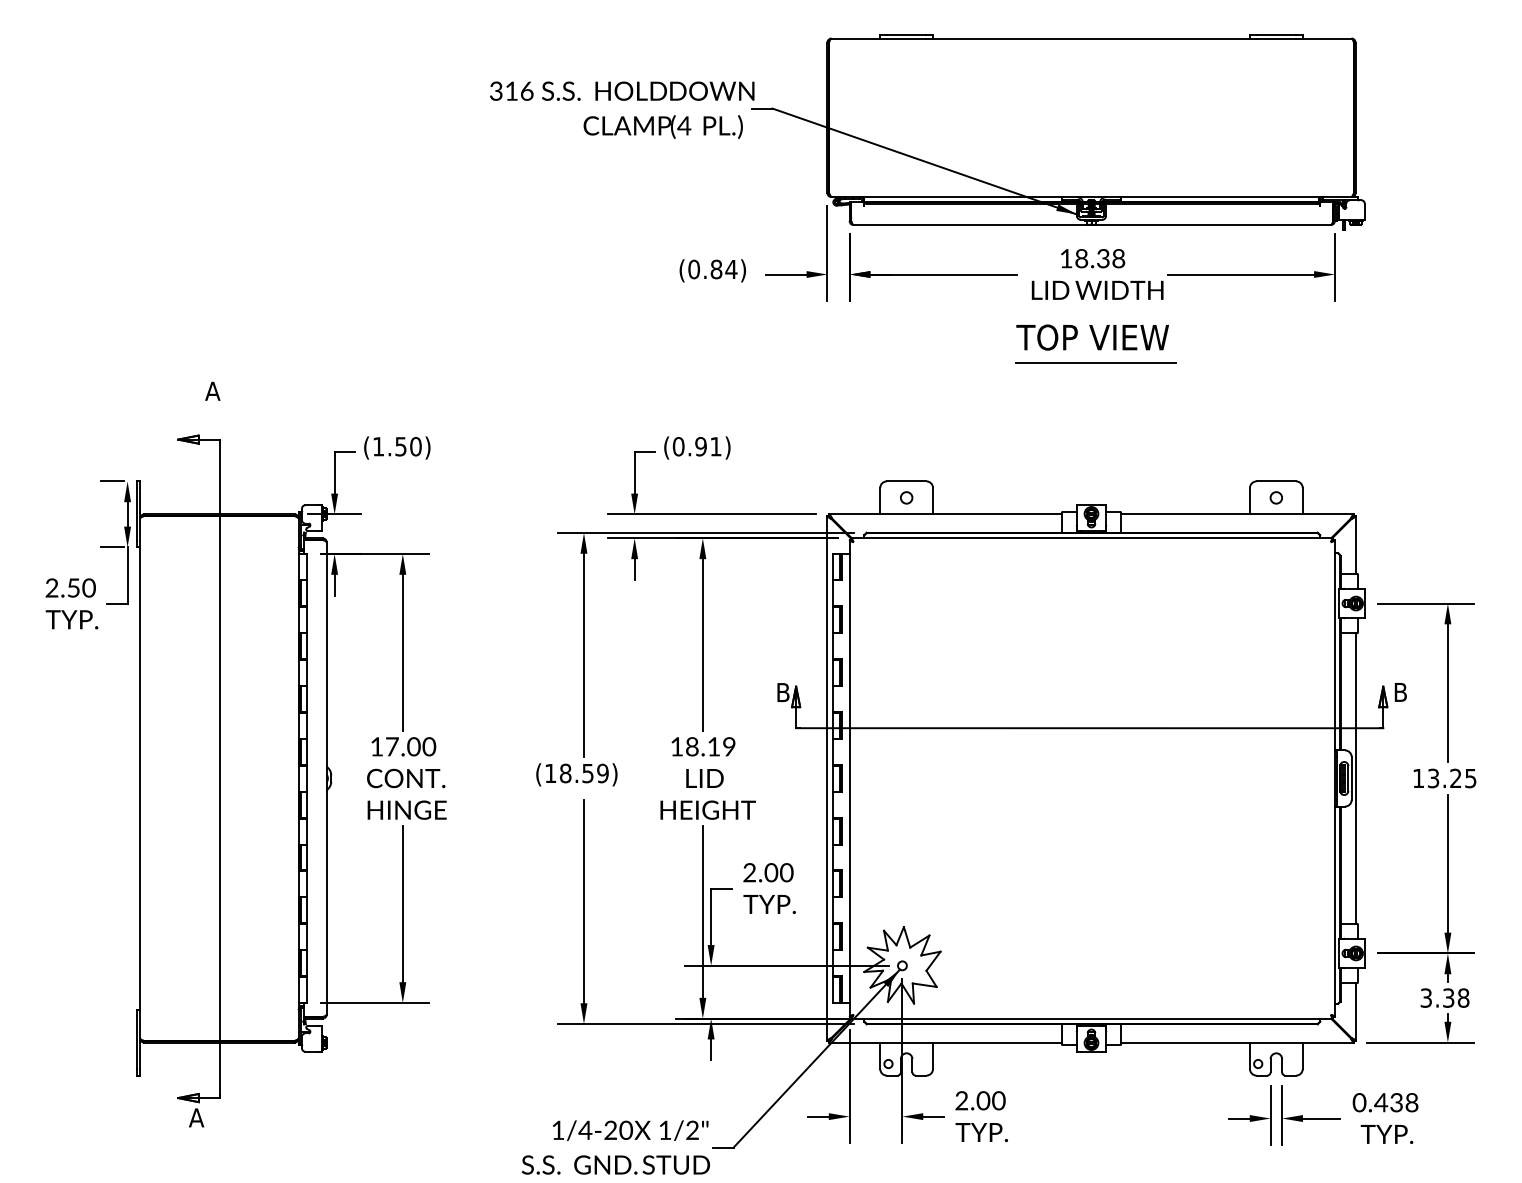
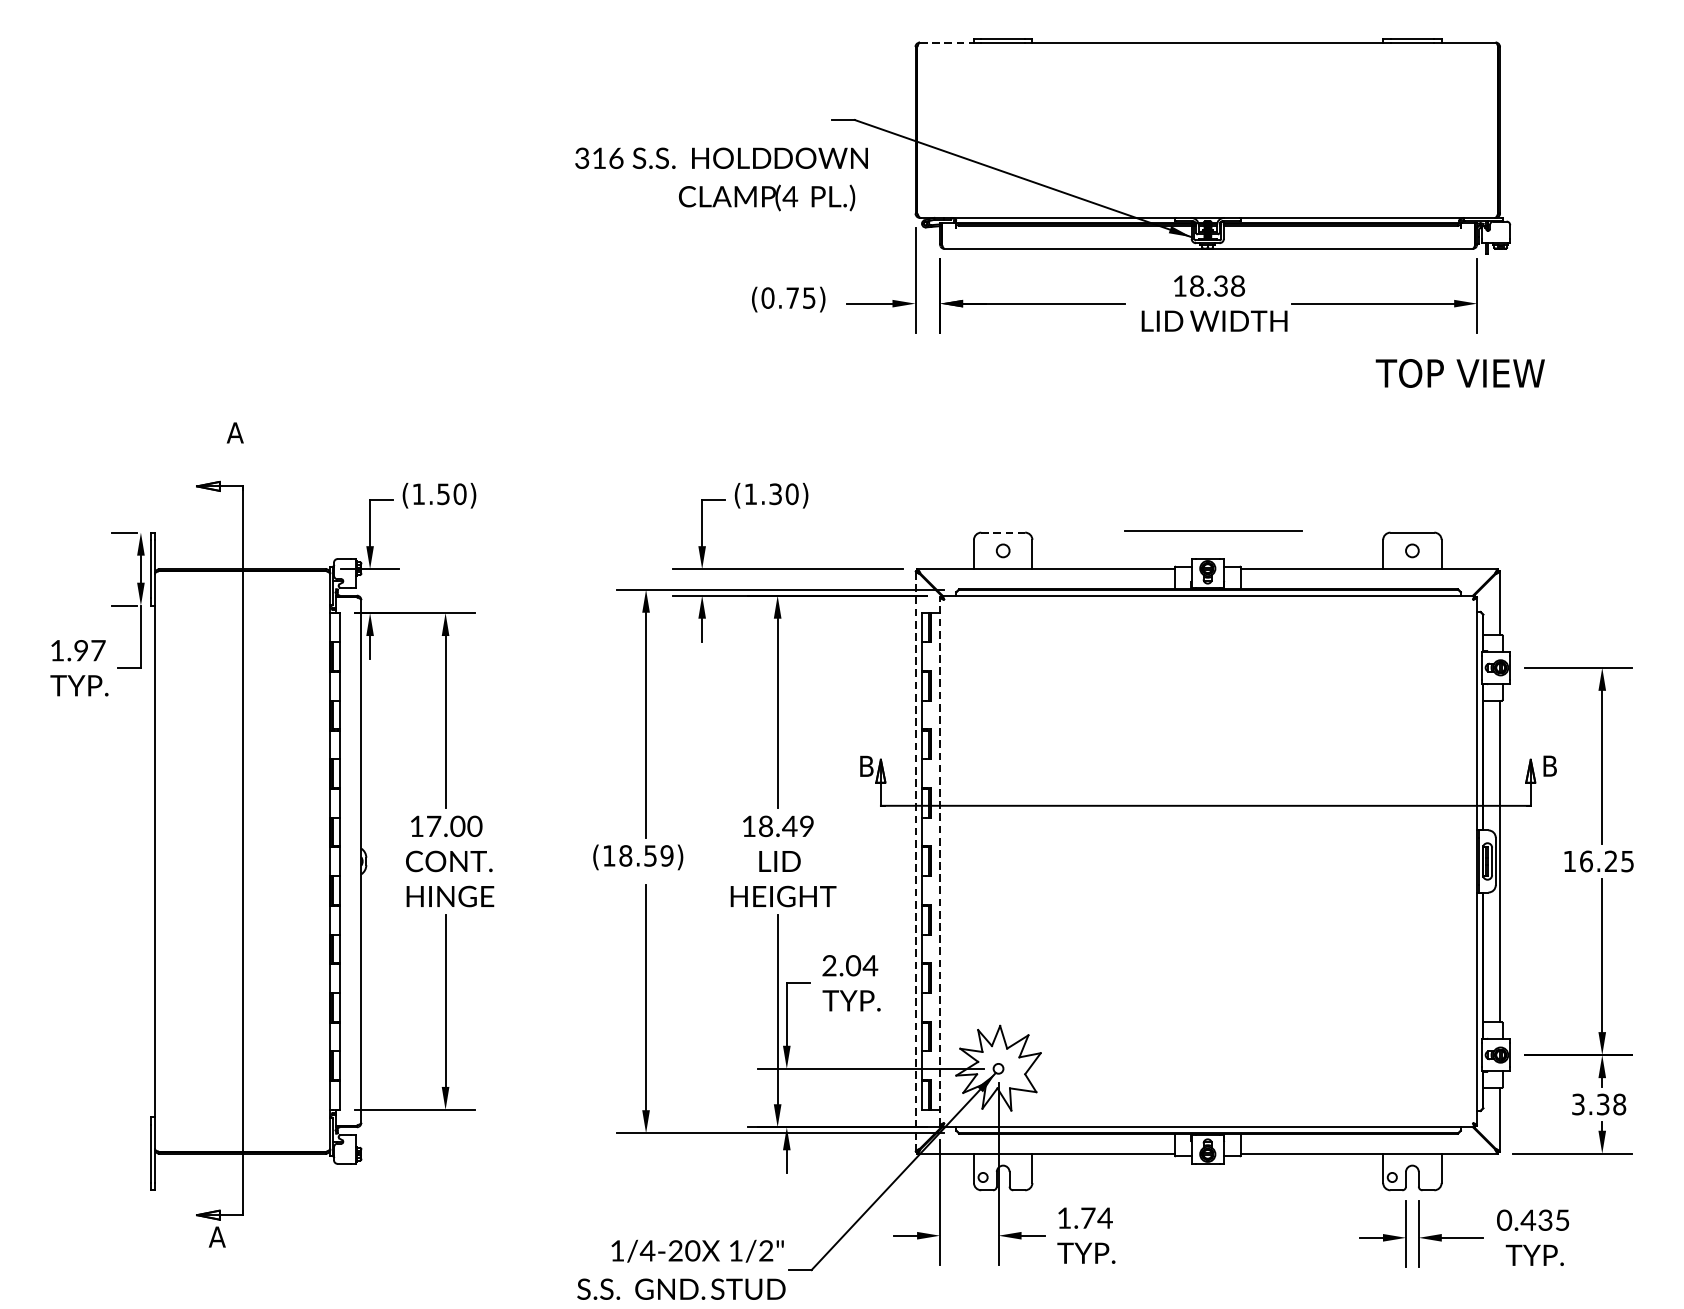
line: (856, 38) -> (947, 42), solid -> dashed
text: (622, 109) -> (721, 178), moved
text: (723, 269) -> (800, 298), (0.84) -> (0.75)
text: (1092, 337) -> (1460, 373), moved
line: (1095, 362) -> (1212, 530), moved
text: (696, 446) -> (770, 494), (0.91) -> (1.30)
line: (906, 481) -> (1003, 532), solid -> dashed
text: (70, 587) -> (77, 650), 2.50 -> 1.97
text: (713, 746) -> (789, 826), 18.19 -> 18.49
line: (827, 778) -> (915, 861), solid -> dashed
line: (849, 778) -> (939, 861), solid -> dashed
text: (1433, 778) -> (1586, 861), 13.25 -> 16.25
text: (786, 872) -> (870, 965), 2.00 -> 2.04
text: (980, 1100) -> (1084, 1217), 2.00 -> 1.74
text: (1411, 1102) -> (1561, 1220), 0.438 -> 0.435

